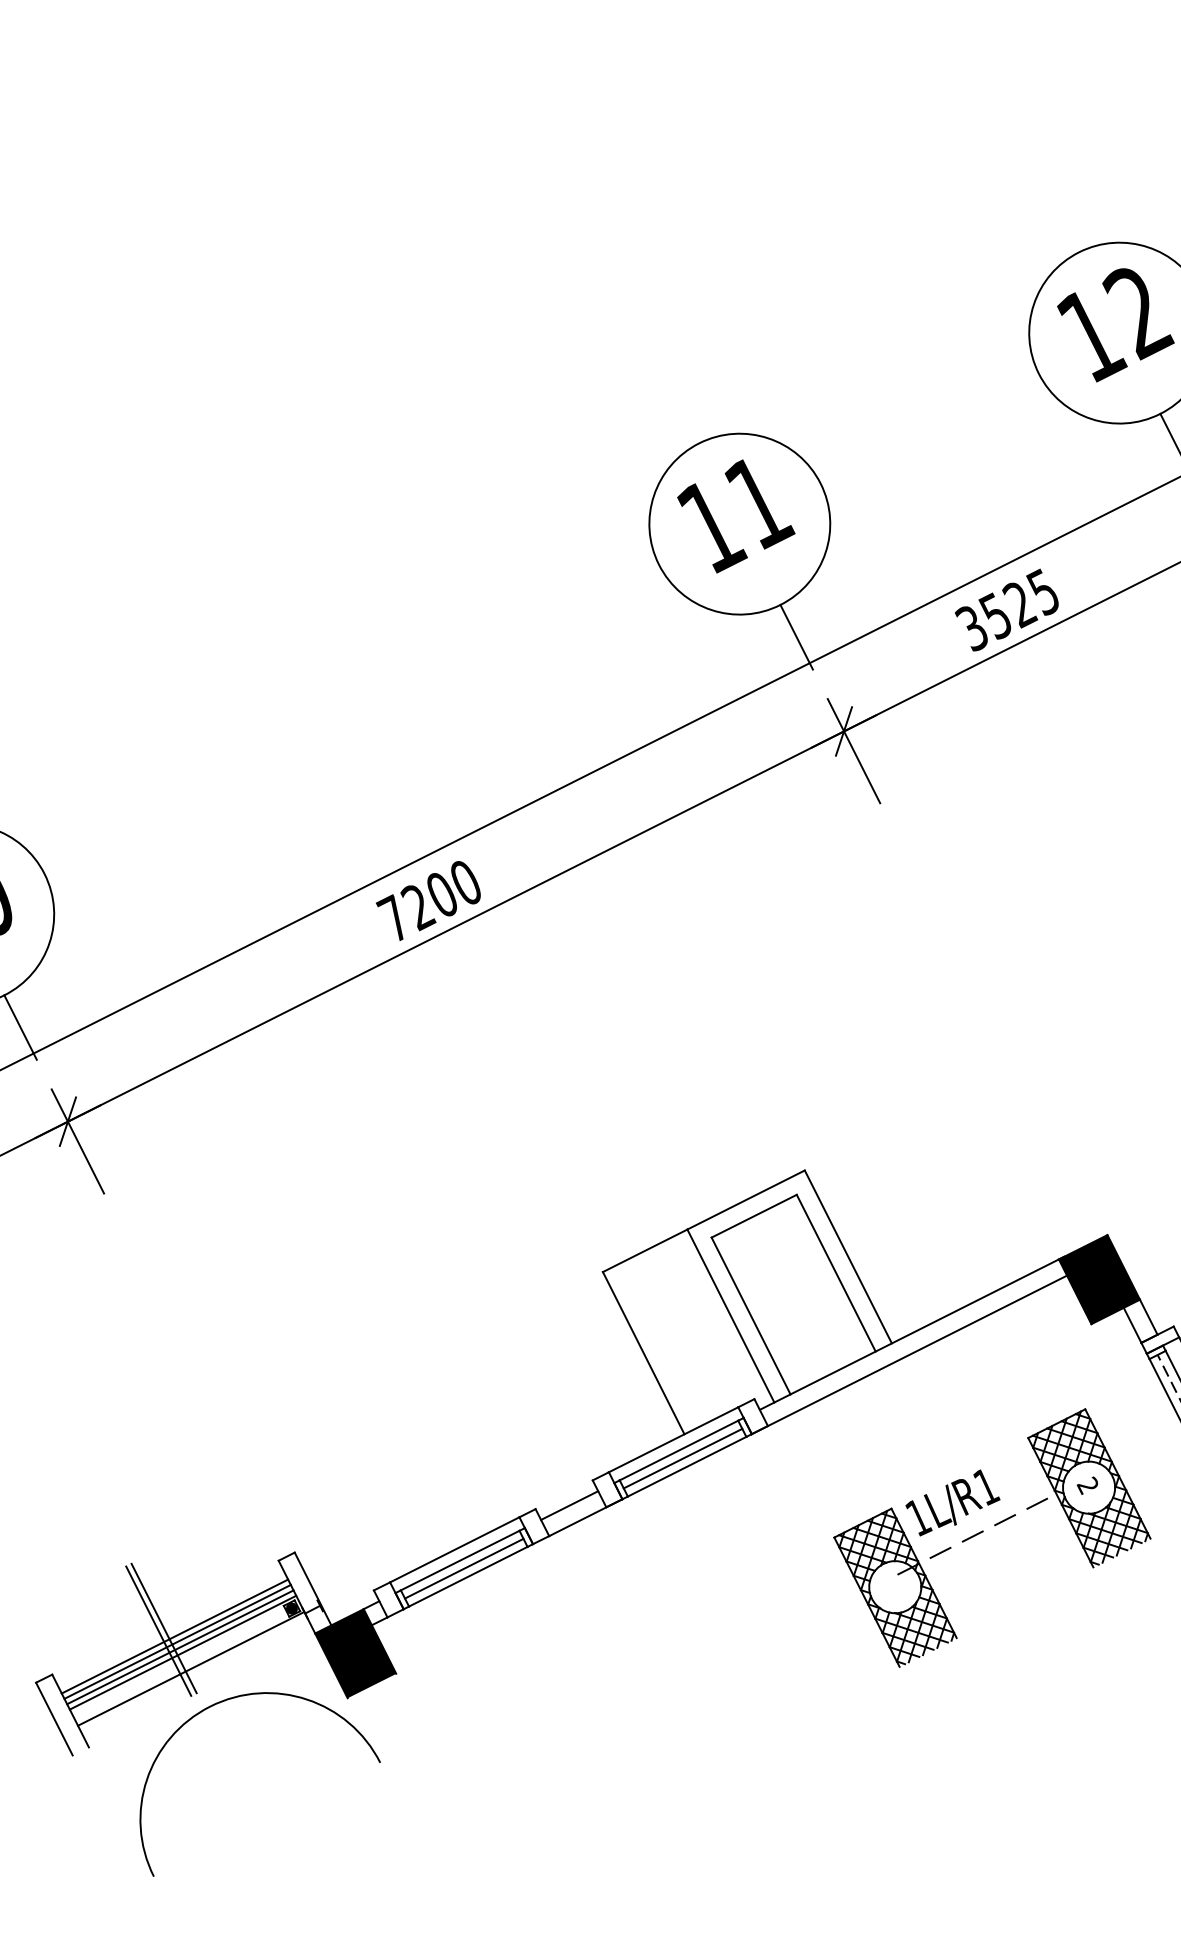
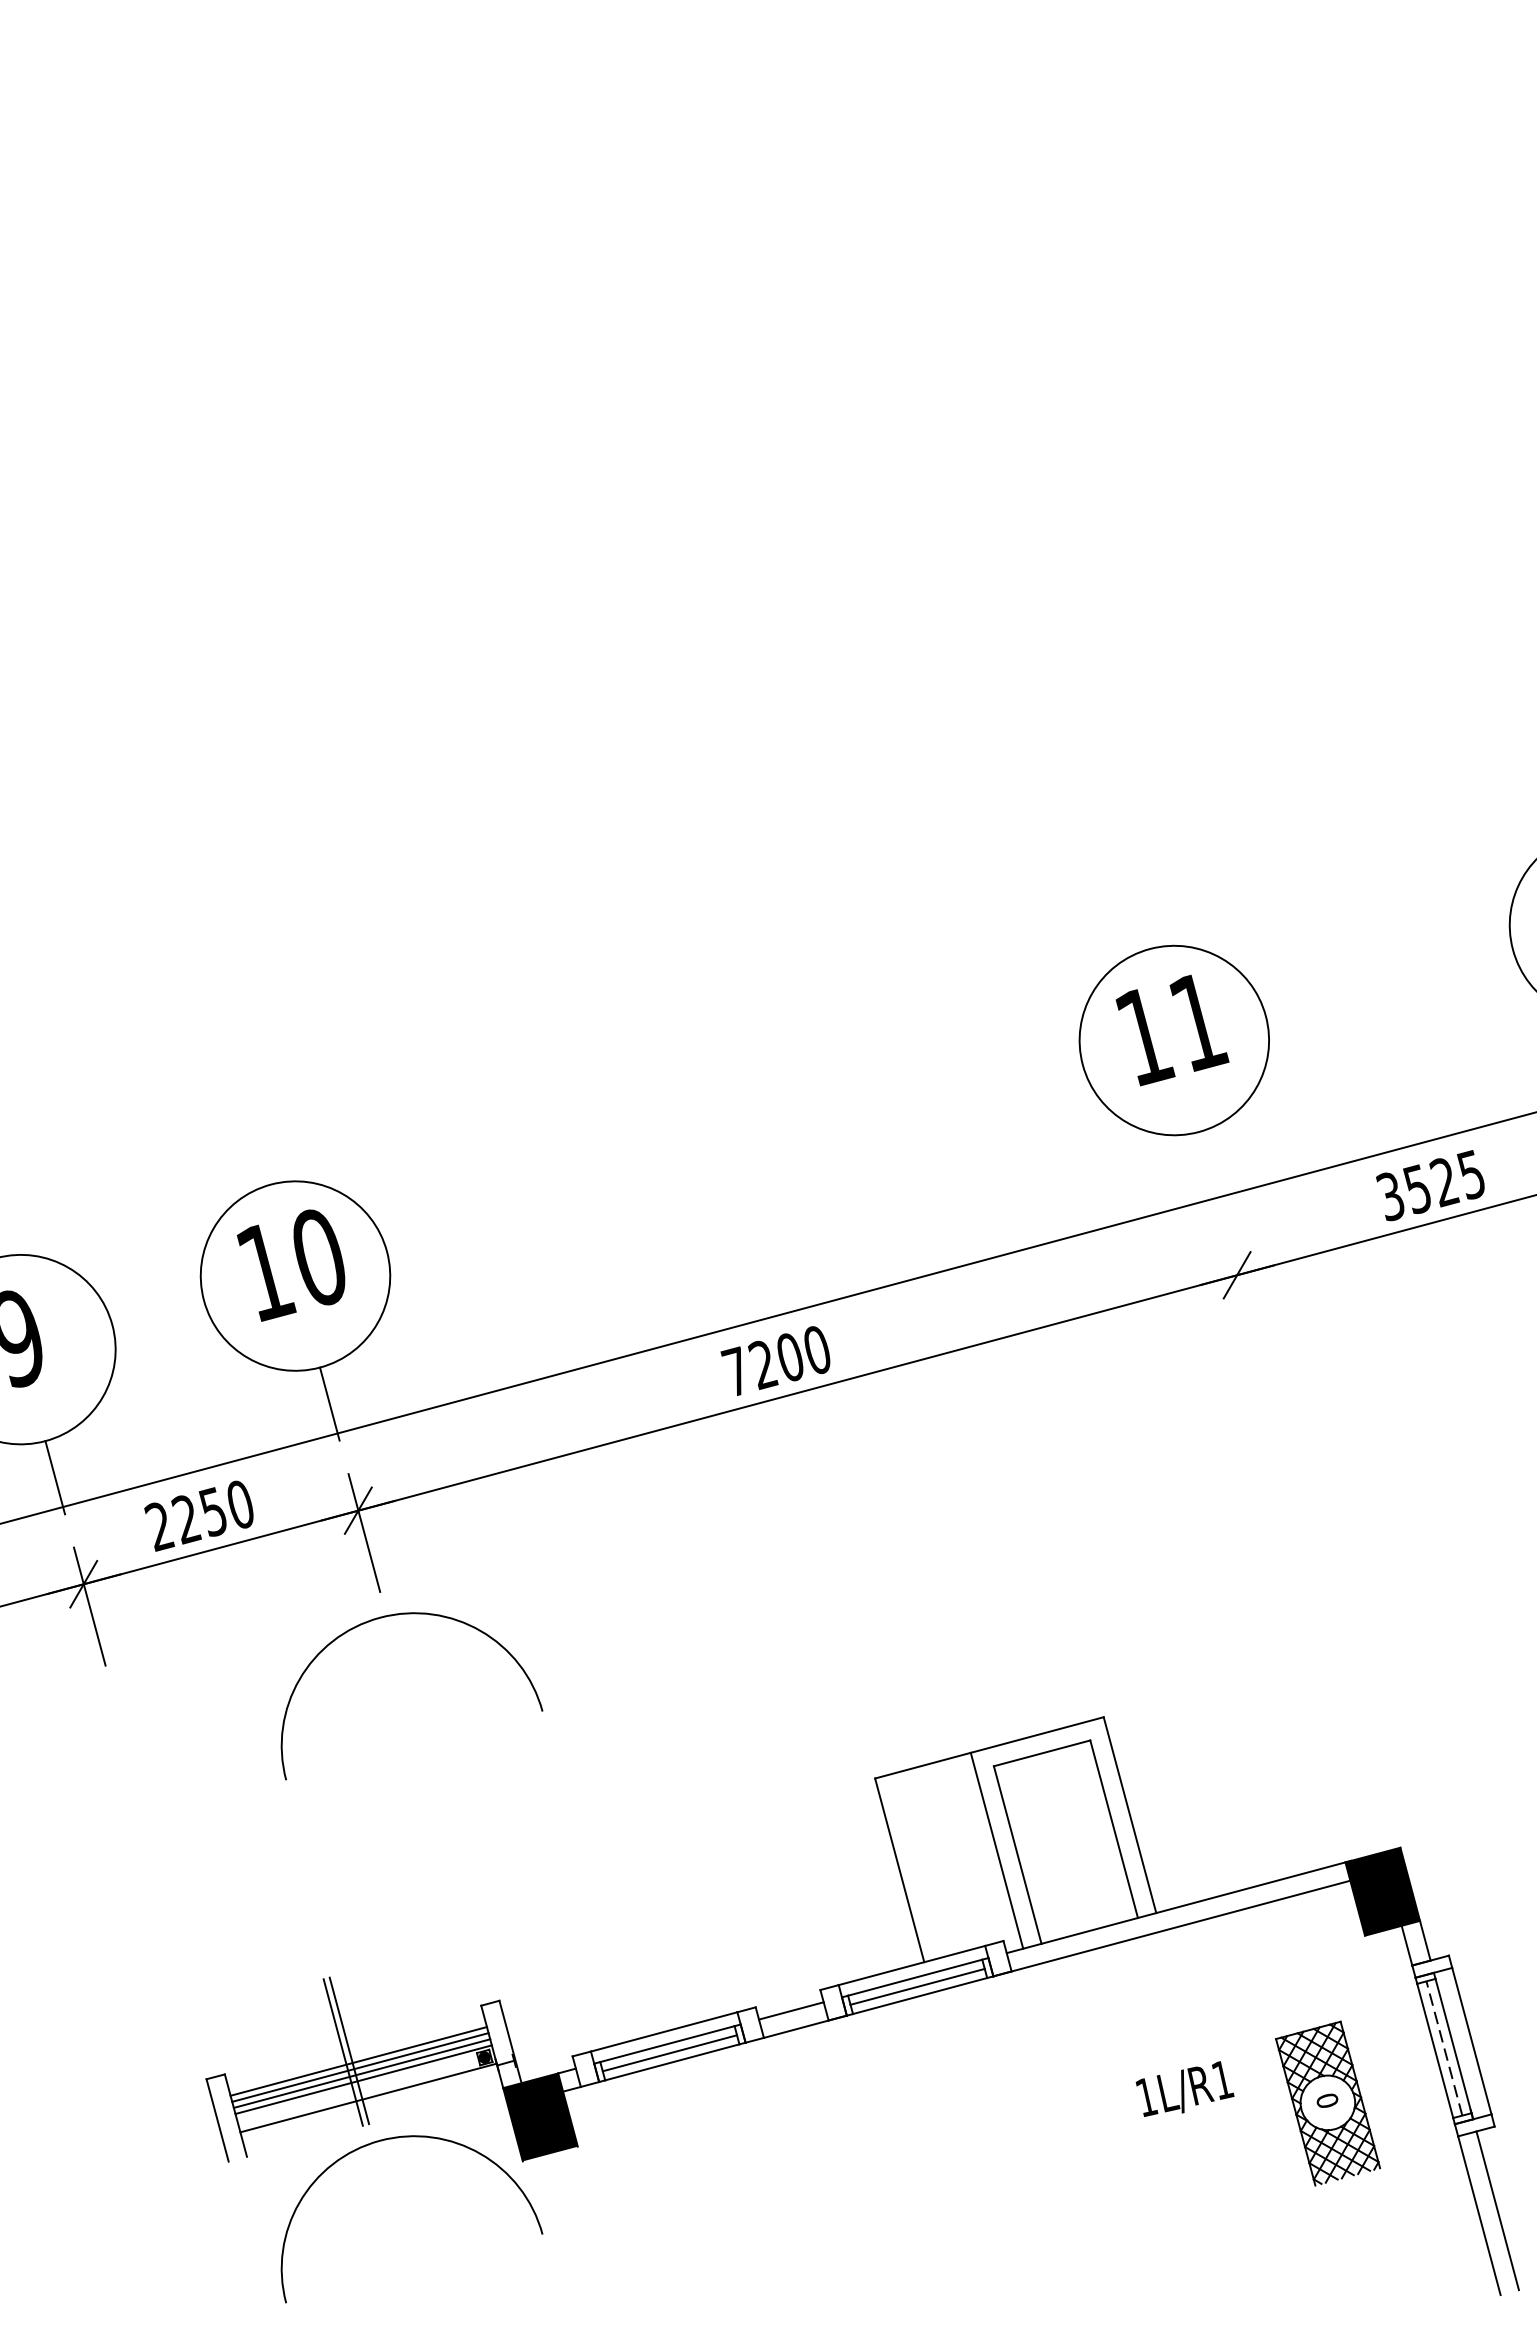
line: (796, 637) -> (1208, 1168), removed
line: (854, 751) -> (1243, 1297), removed
arc: (137, 1208) -> (411, 1614), added
text: (1087, 1485) -> (1326, 2100), 2 -> 0
part: (931, 1585) -> (1145, 2169), removed

